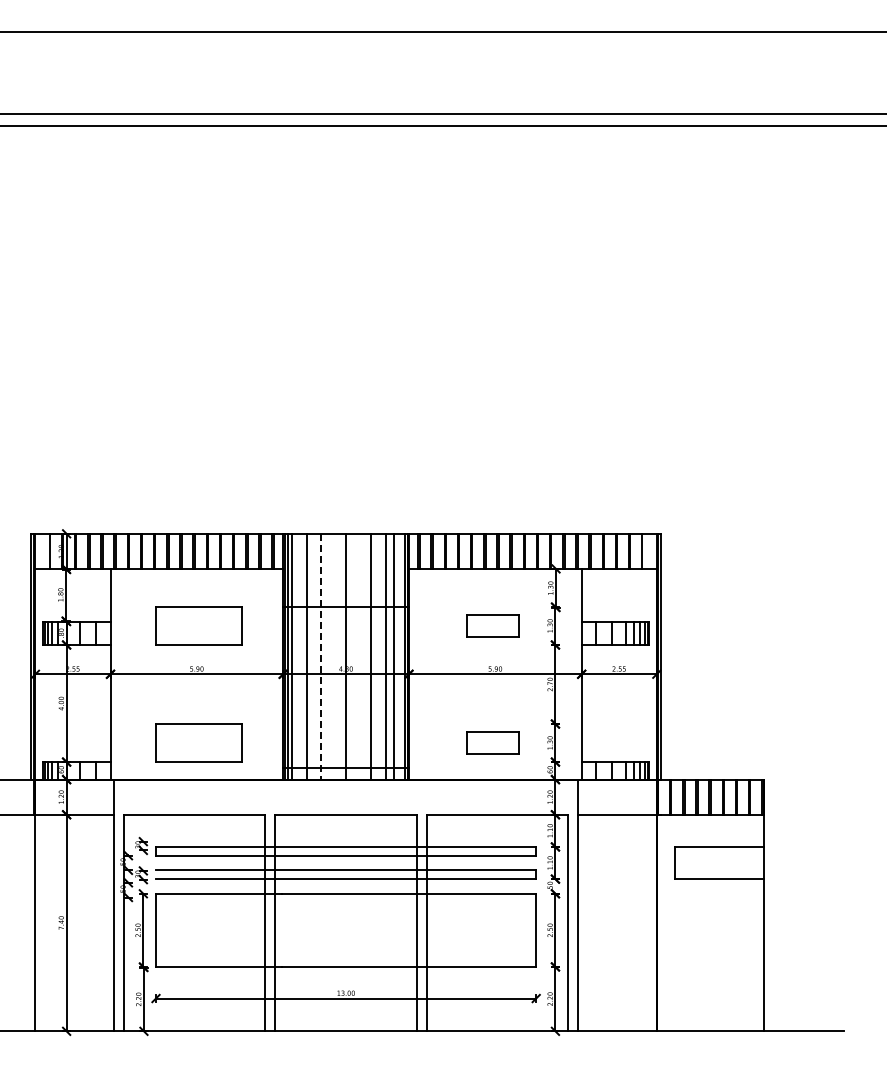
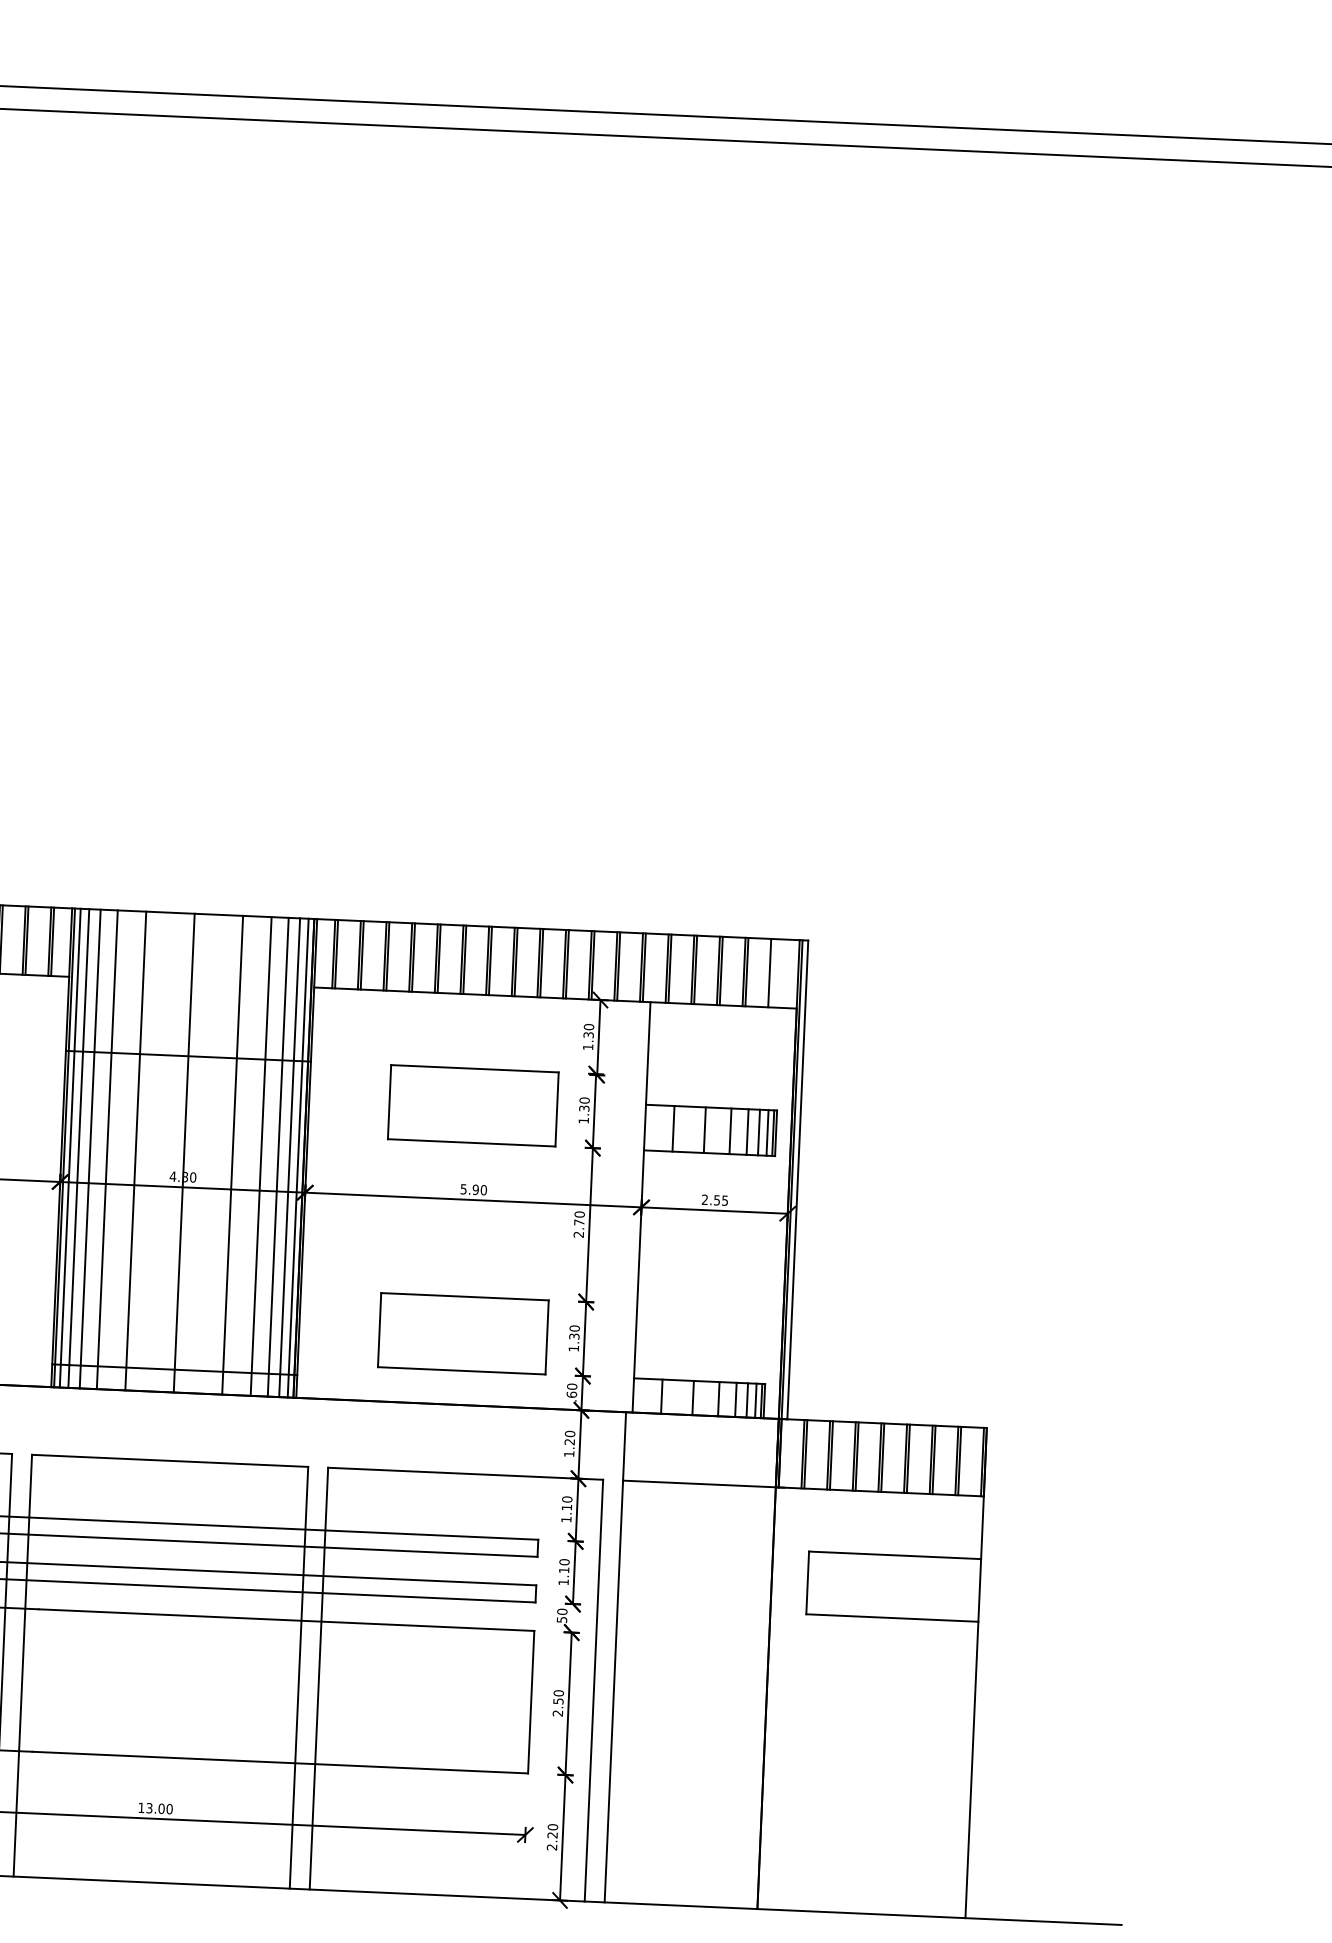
part: (492, 625) -> (471, 1104), size x1.67
line: (297, 656) -> (89, 1148), added
line: (321, 656) -> (136, 1150), dashed -> solid
line: (400, 656) -> (290, 1157), added
part: (492, 742) -> (462, 1332), size x1.67

